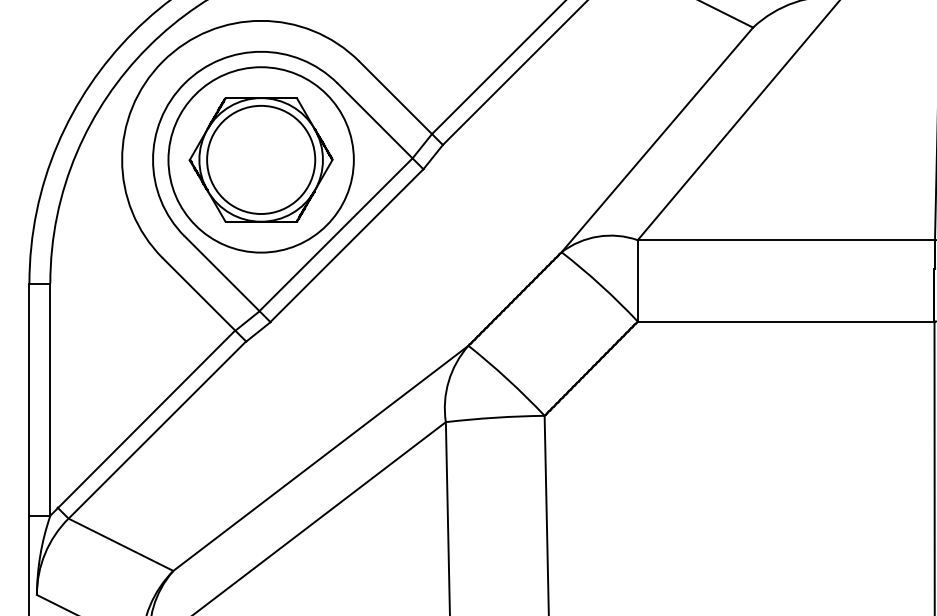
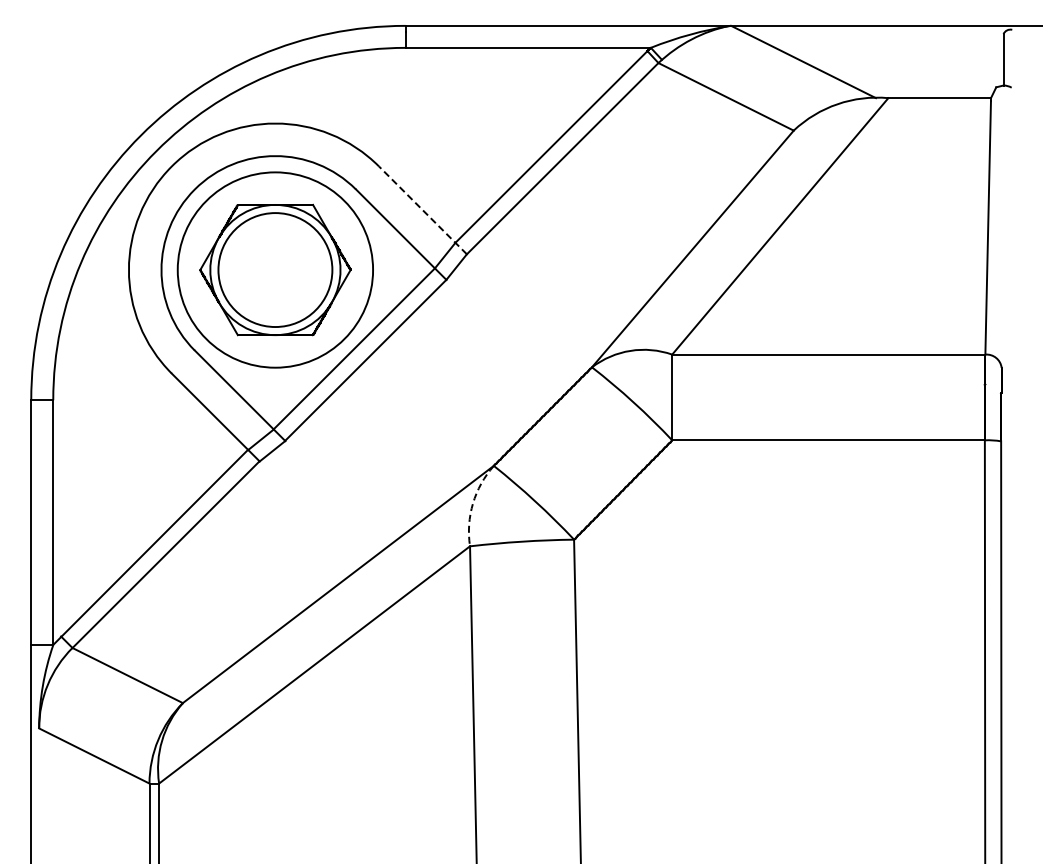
line: (400, 103) -> (422, 210), solid -> dashed
arc: (449, 381) -> (473, 503), solid -> dashed

